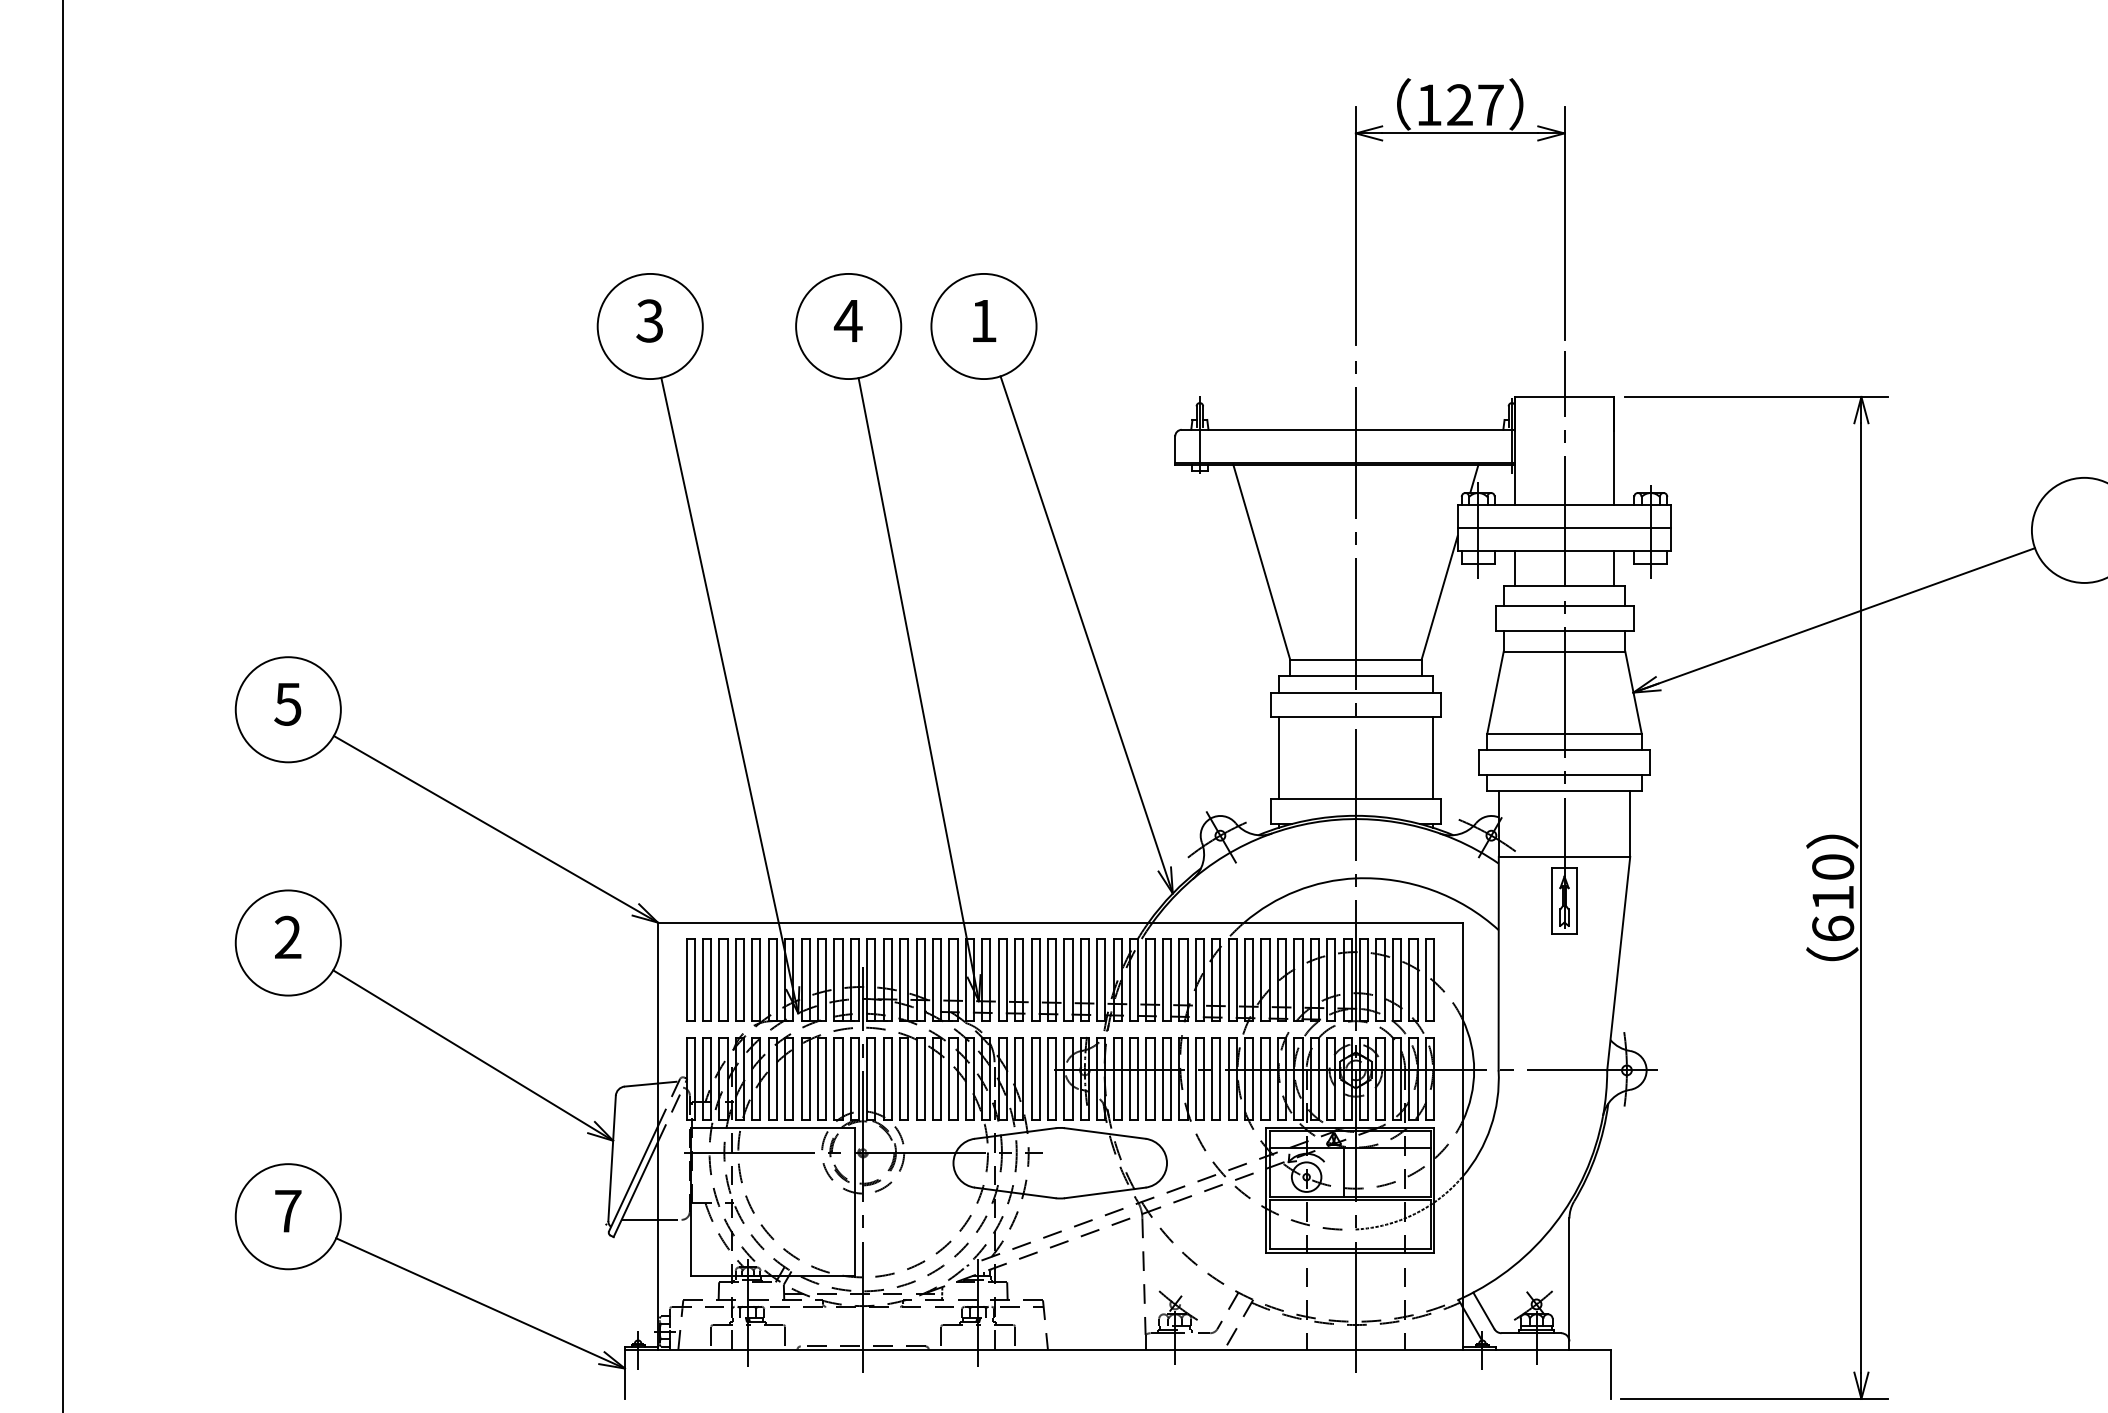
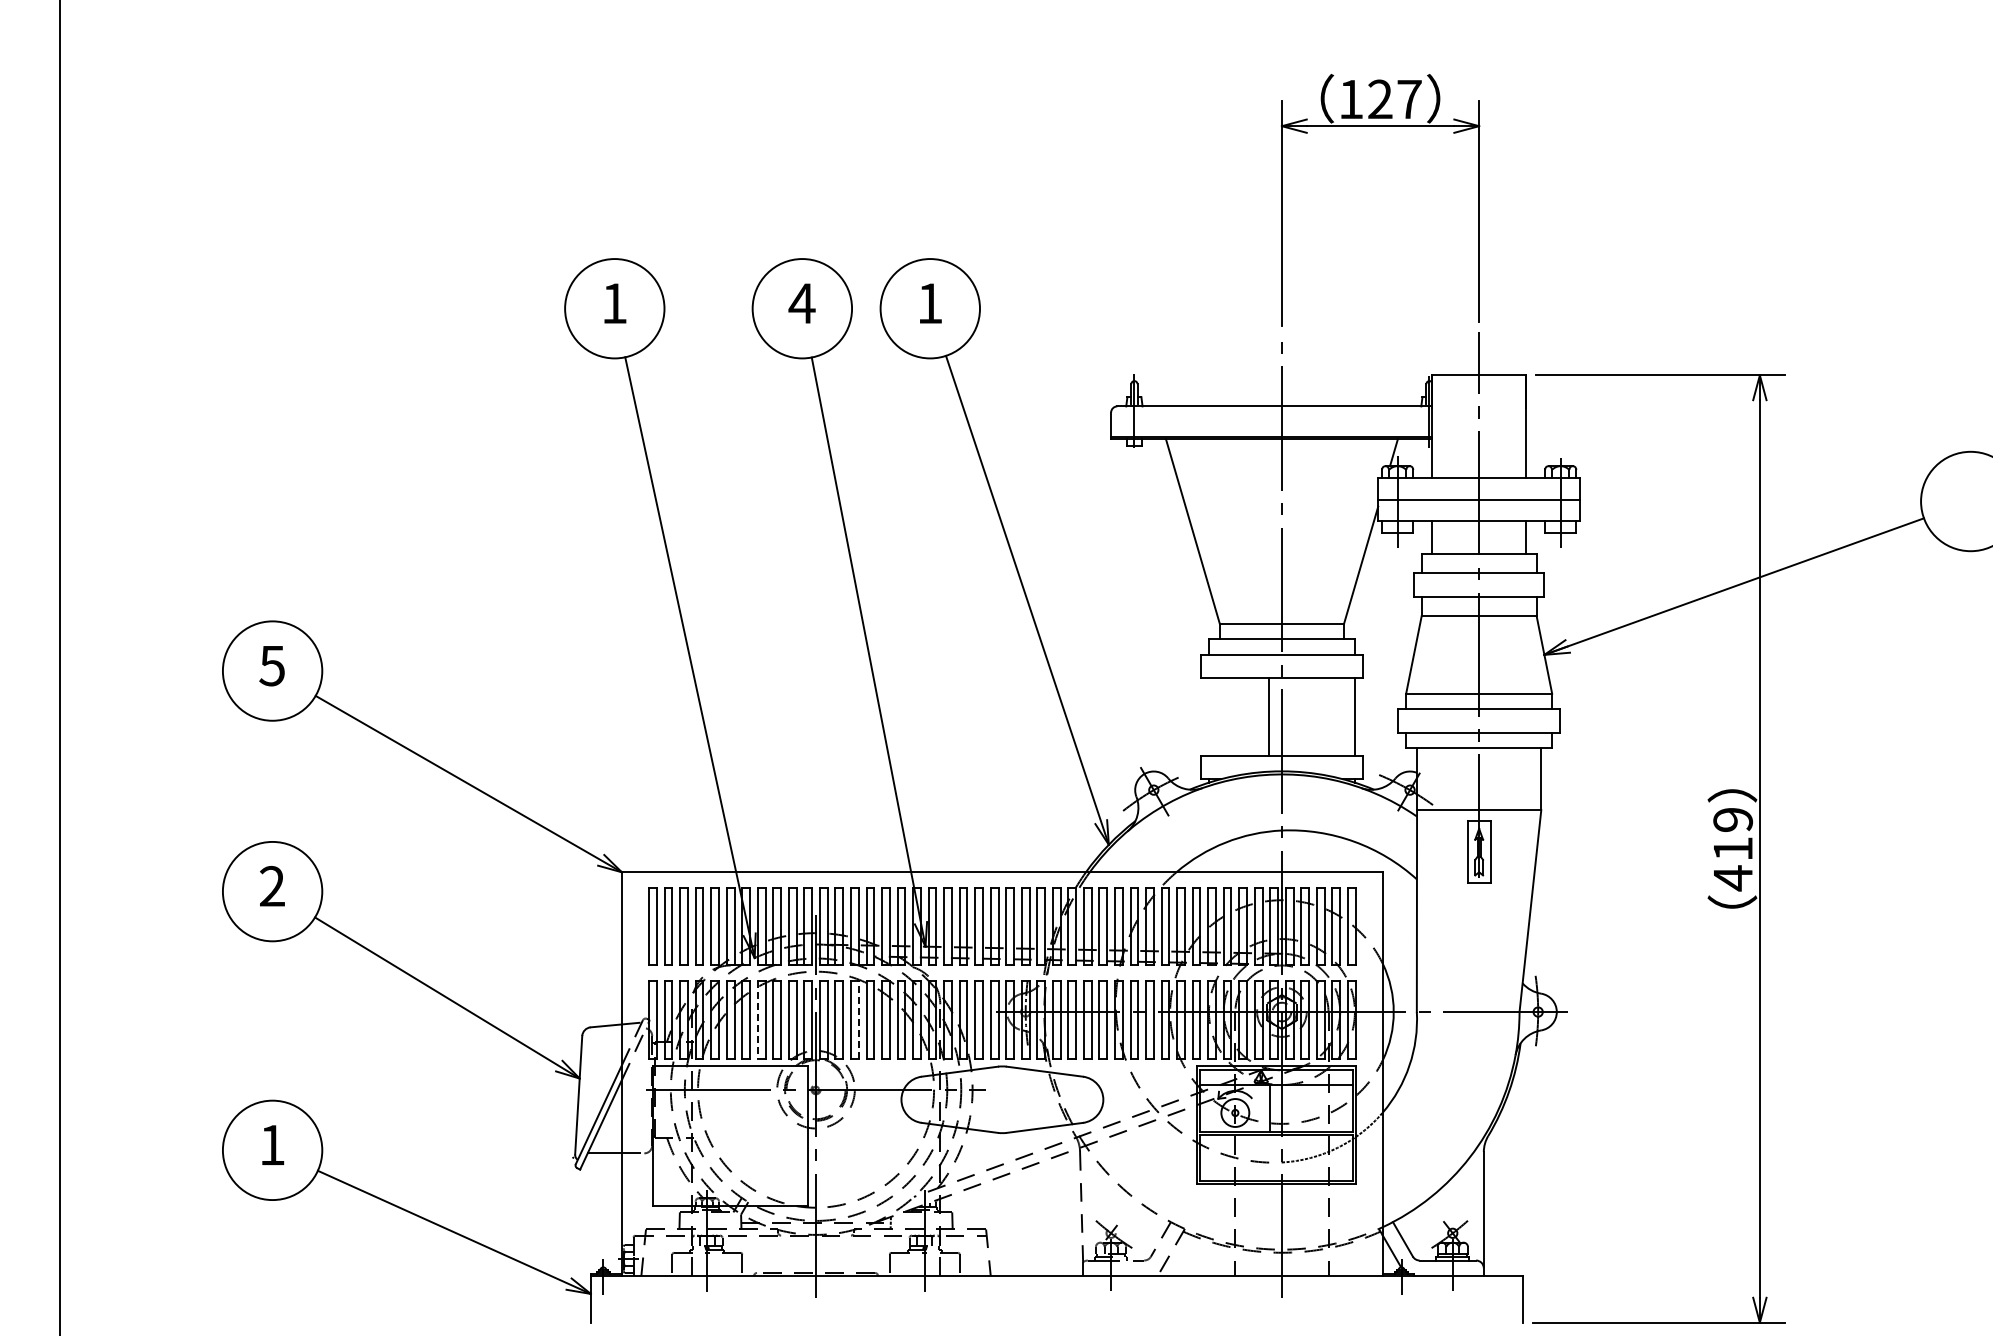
text: (648, 320) -> (613, 303), 3 -> 1
line: (1278, 757) -> (1268, 716), moved
text: (1833, 898) -> (1733, 849), 610 -> 419
line: (801, 1078) -> (757, 1019), solid -> dashed
line: (908, 1078) -> (858, 1019), solid -> dashed
text: (288, 1211) -> (272, 1145), 7 -> 1

